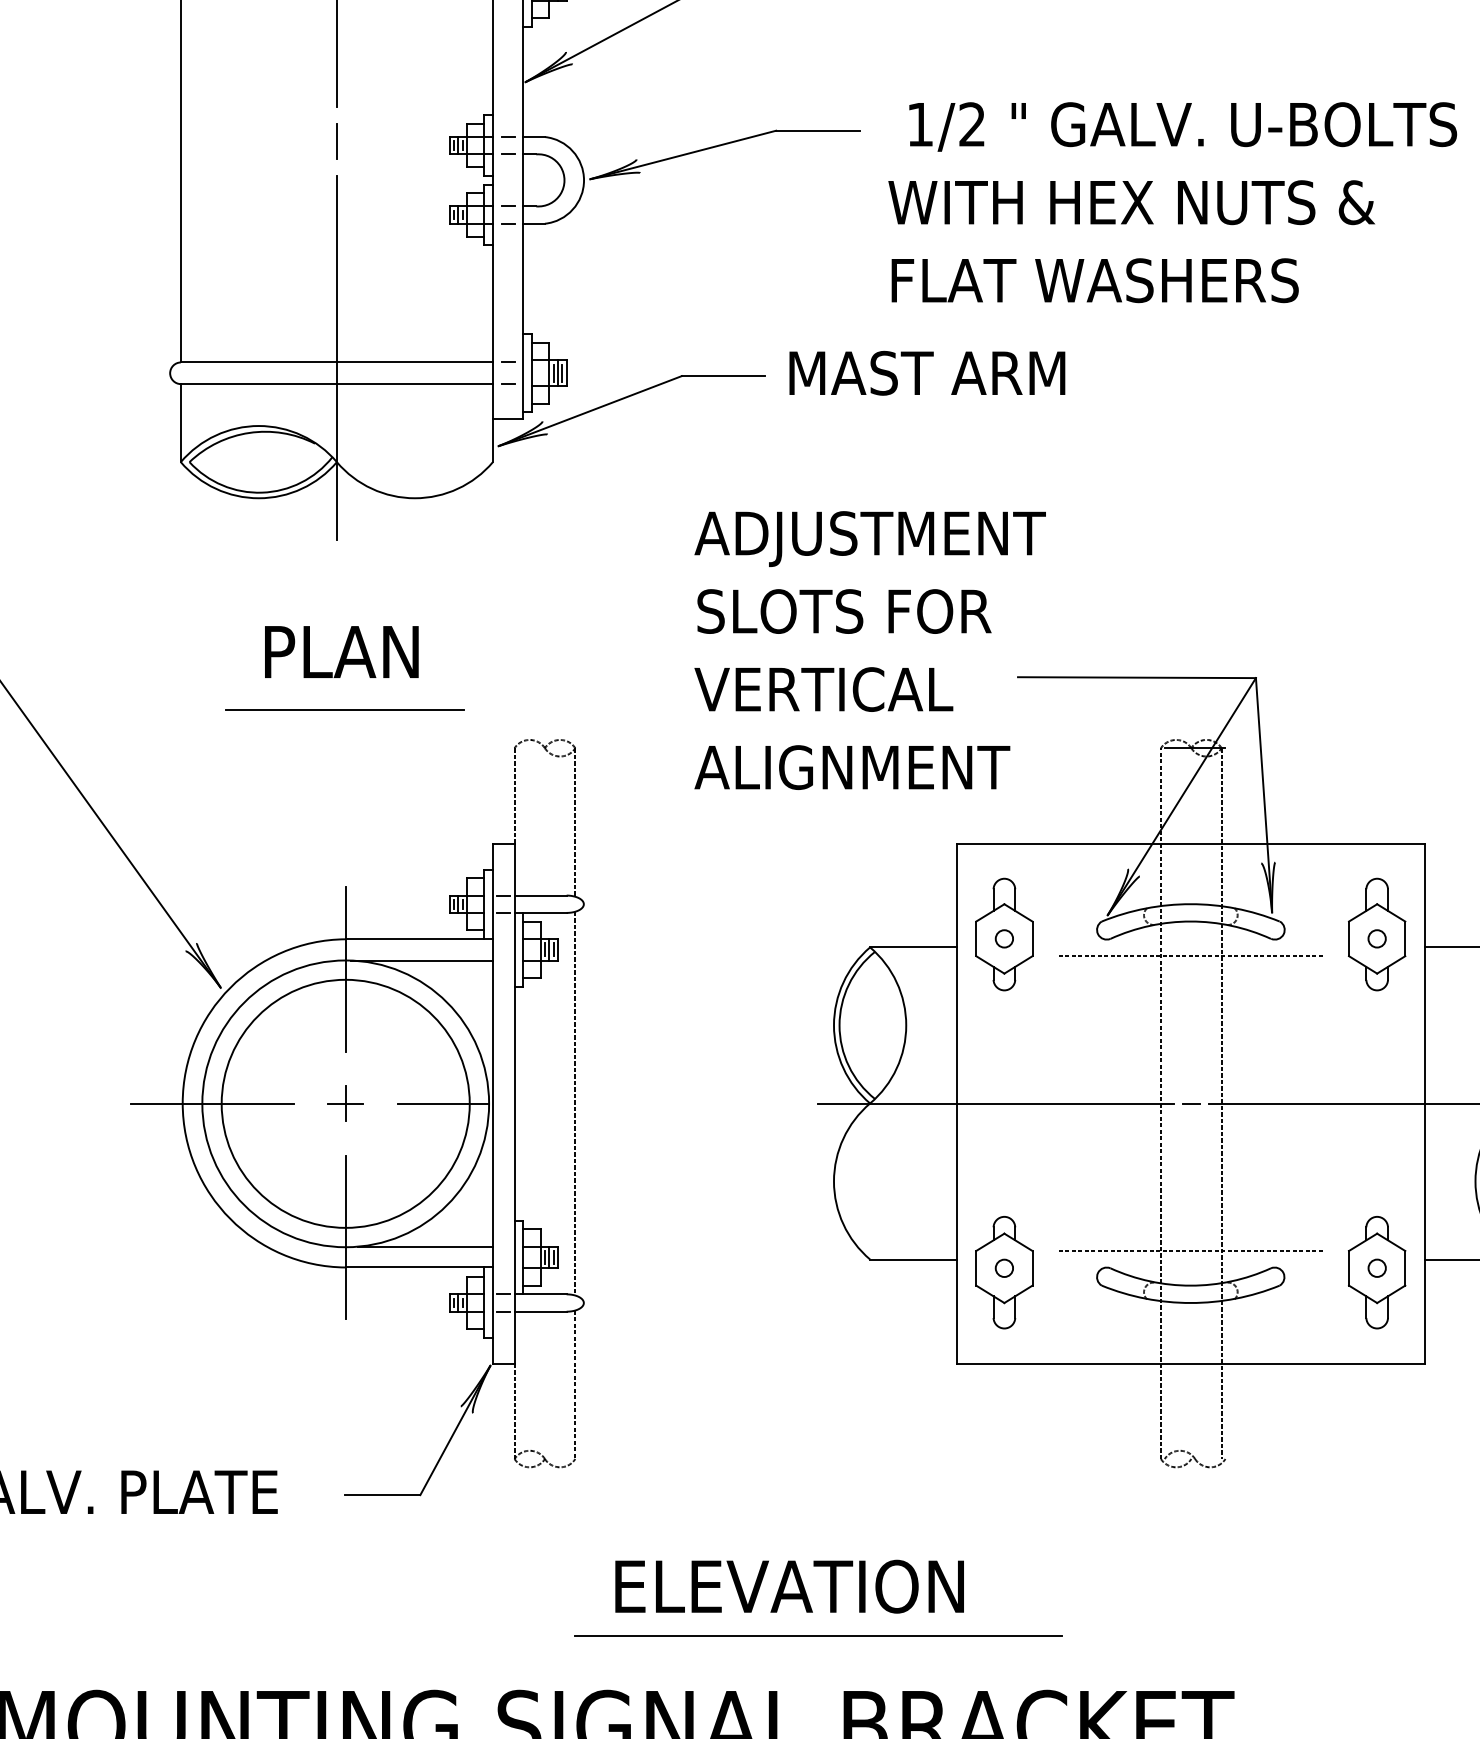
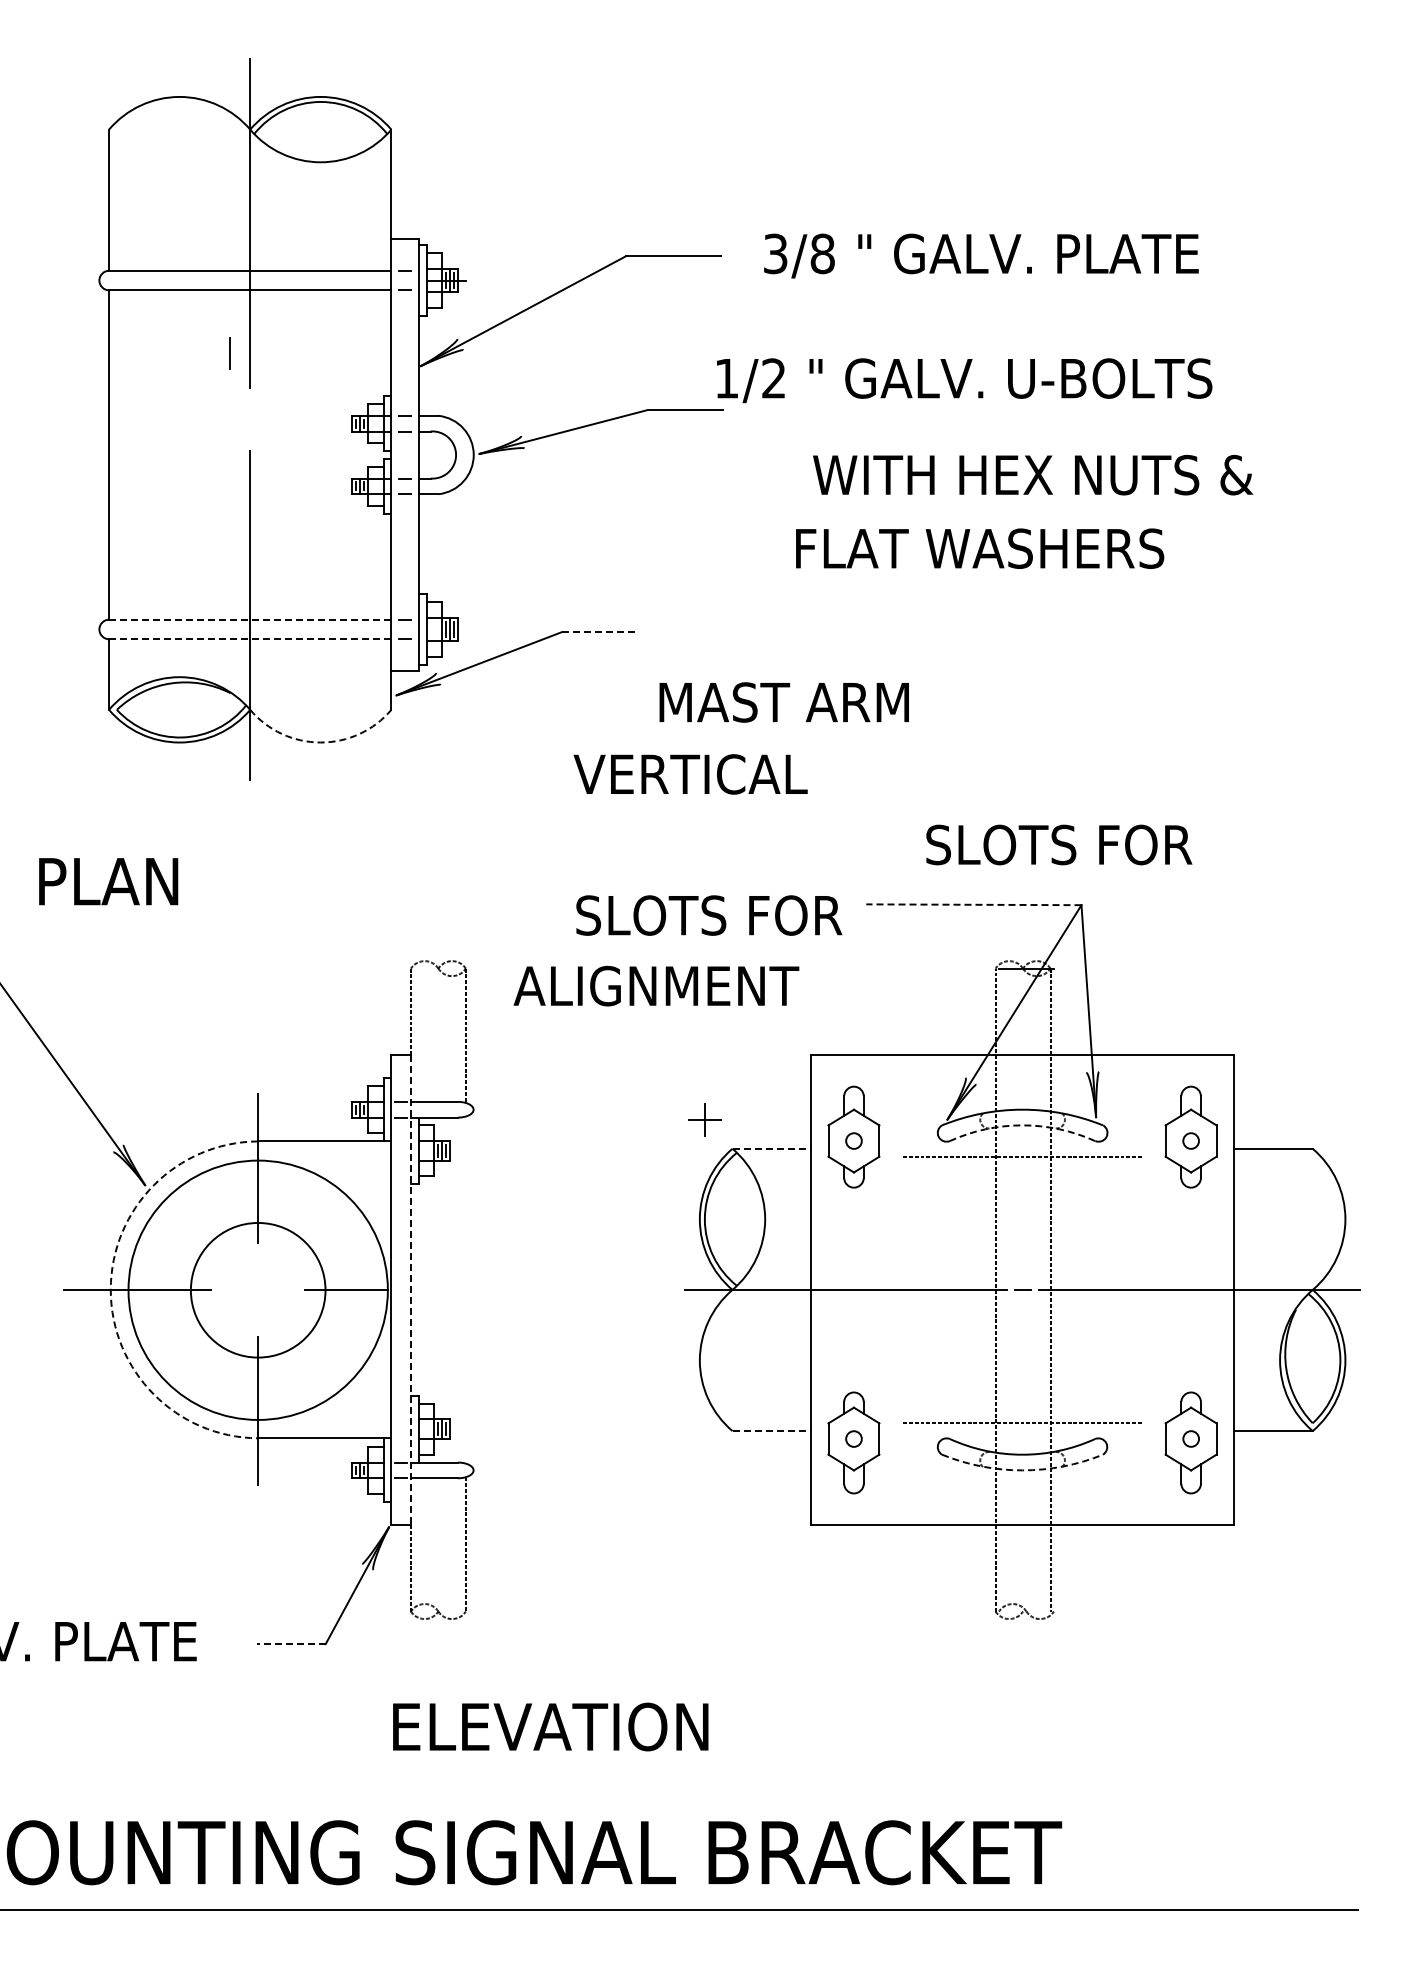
text: (1182, 126) -> (964, 380), moved
line: (336, 141) -> (229, 353), moved
text: (1132, 201) -> (1033, 474), moved
text: (1095, 280) -> (980, 548), moved
line: (336, 362) -> (249, 619), solid -> dashed
text: (926, 373) -> (783, 702), moved
line: (723, 376) -> (599, 632), solid -> dashed
line: (336, 384) -> (249, 639), solid -> dashed
arc: (414, 498) -> (320, 742), solid -> dashed
text: (870, 539) -> (732, 779), ADJUSTMENT -> VERTICAL
text: (844, 610) -> (1059, 844), moved
text: (341, 651) -> (108, 881), moved
line: (1136, 677) -> (973, 904), solid -> dashed
text: (842, 689) -> (707, 915), VERTICAL -> SLOTS FOR
line: (344, 710) -> (257, 934), removed
text: (852, 766) -> (656, 985), moved
arc: (1190, 921) -> (1022, 1125), solid -> dashed
line: (914, 947) -> (772, 1148), solid -> dashed
line: (422, 960) -> (327, 1160), removed
arc: (182, 1102) -> (110, 1289), solid -> dashed
part: (344, 1102) -> (704, 1119), moved
line: (574, 1102) -> (465, 1289), removed
circle: (346, 1104) -> (258, 1290), size x0.6
line: (514, 1104) -> (410, 1290), solid -> dashed
line: (425, 1246) -> (330, 1419), removed
line: (914, 1259) -> (772, 1431), solid -> dashed
arc: (1190, 1303) -> (1022, 1470), solid -> dashed
line: (382, 1495) -> (291, 1644), solid -> dashed
text: (789, 1586) -> (550, 1726), moved
line: (818, 1636) -> (685, 1772), removed

